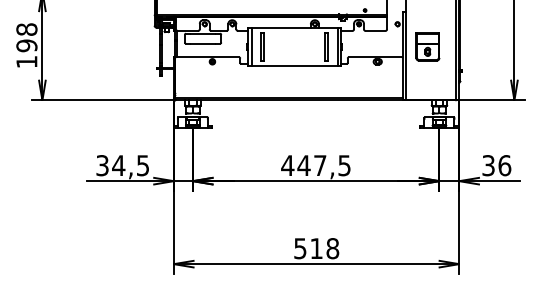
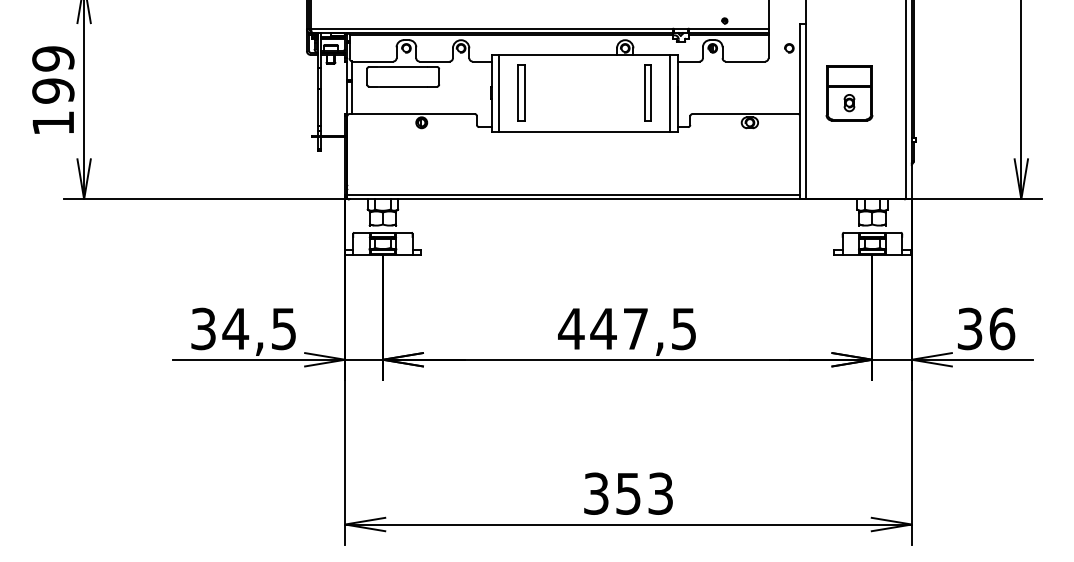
text: (26, 29) -> (52, 58), 198 -> 199
text: (316, 248) -> (628, 493), 518 -> 353

